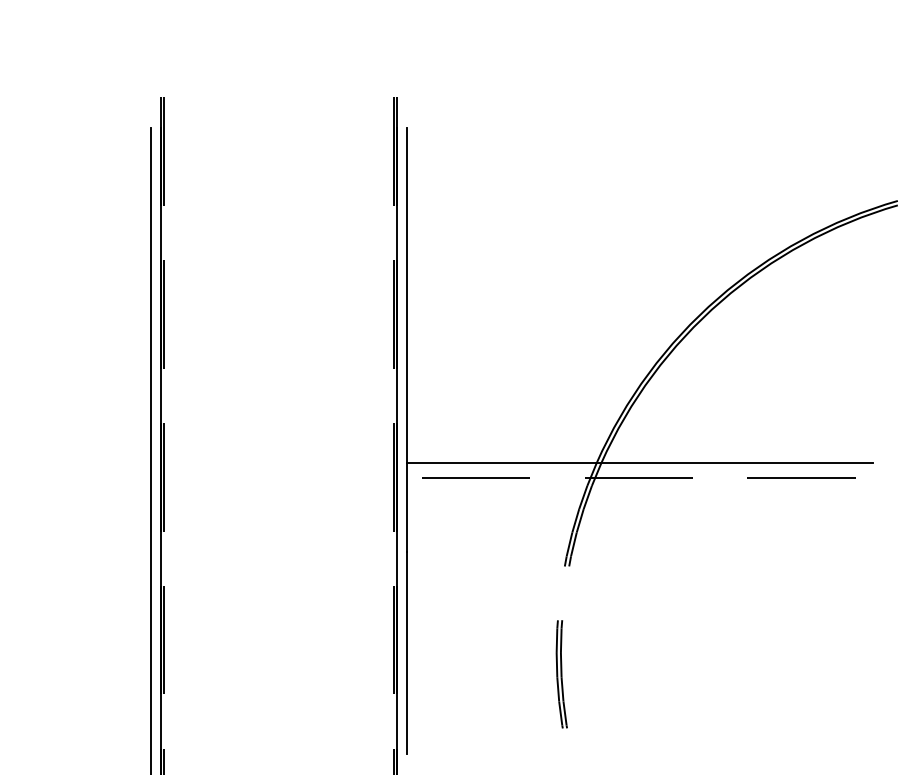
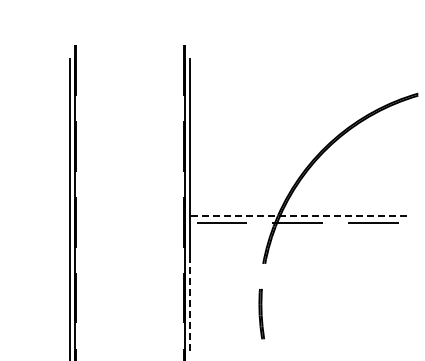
line: (640, 462) -> (298, 215), solid -> dashed
line: (406, 651) -> (189, 303), solid -> dashed

